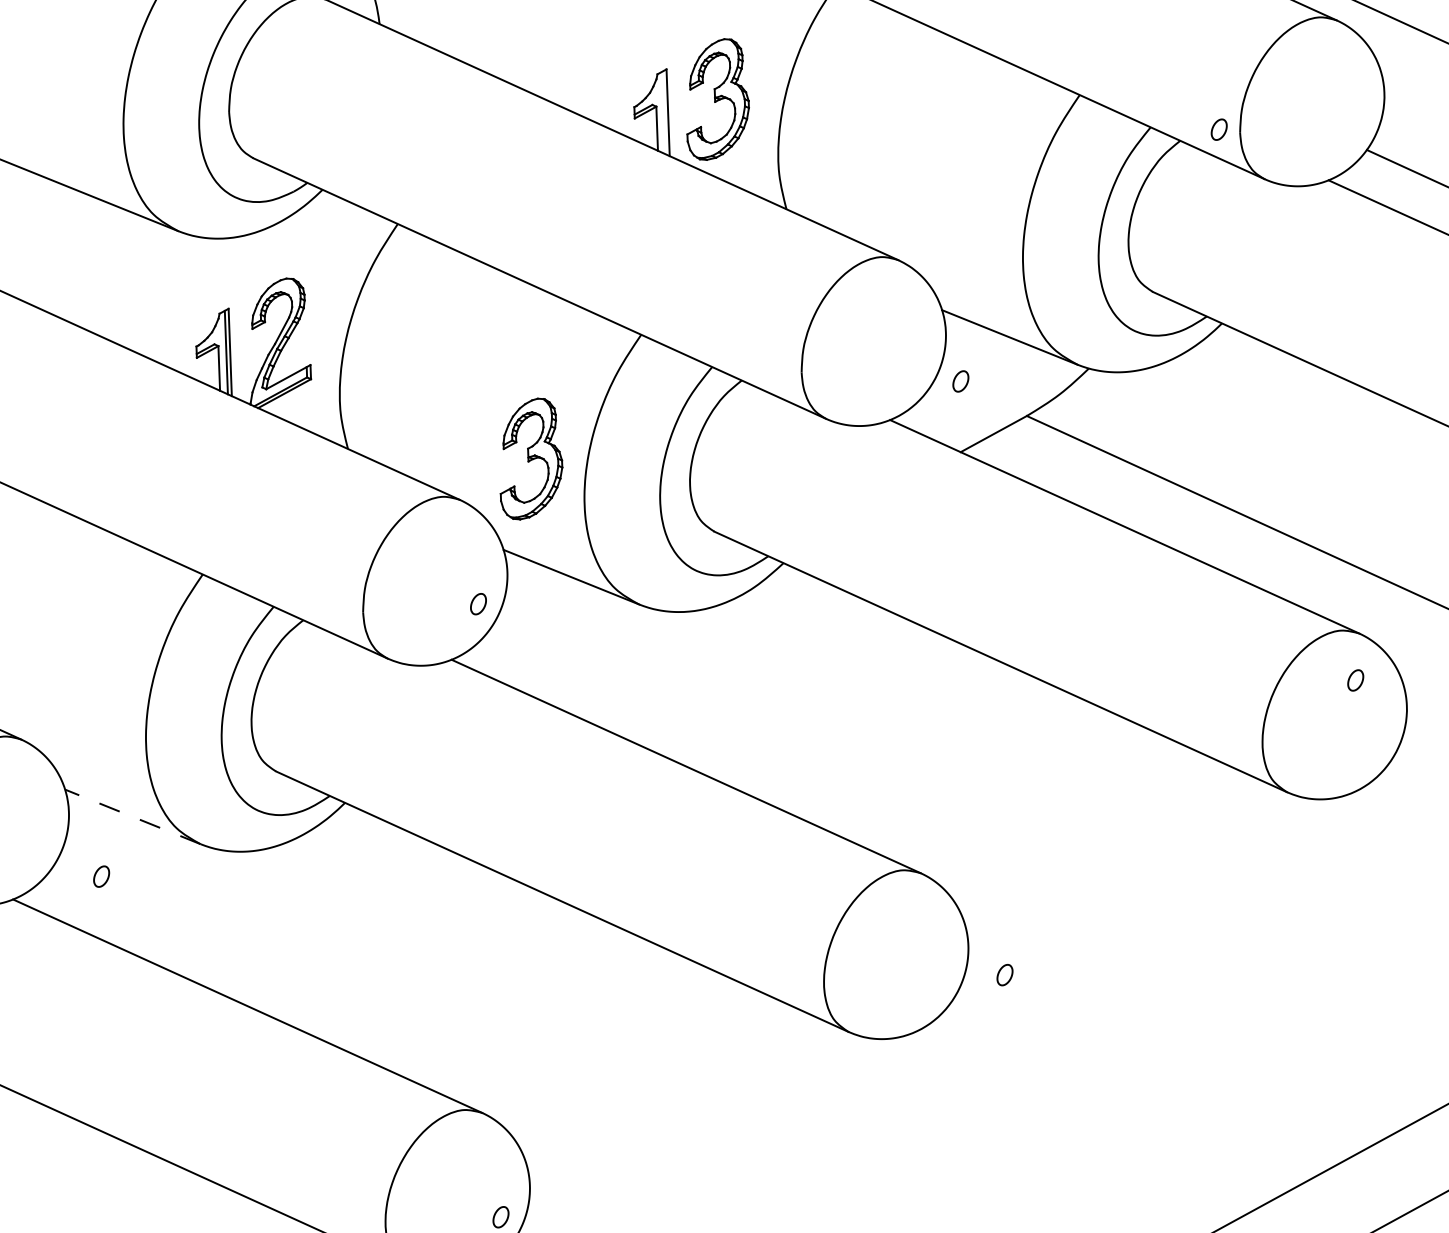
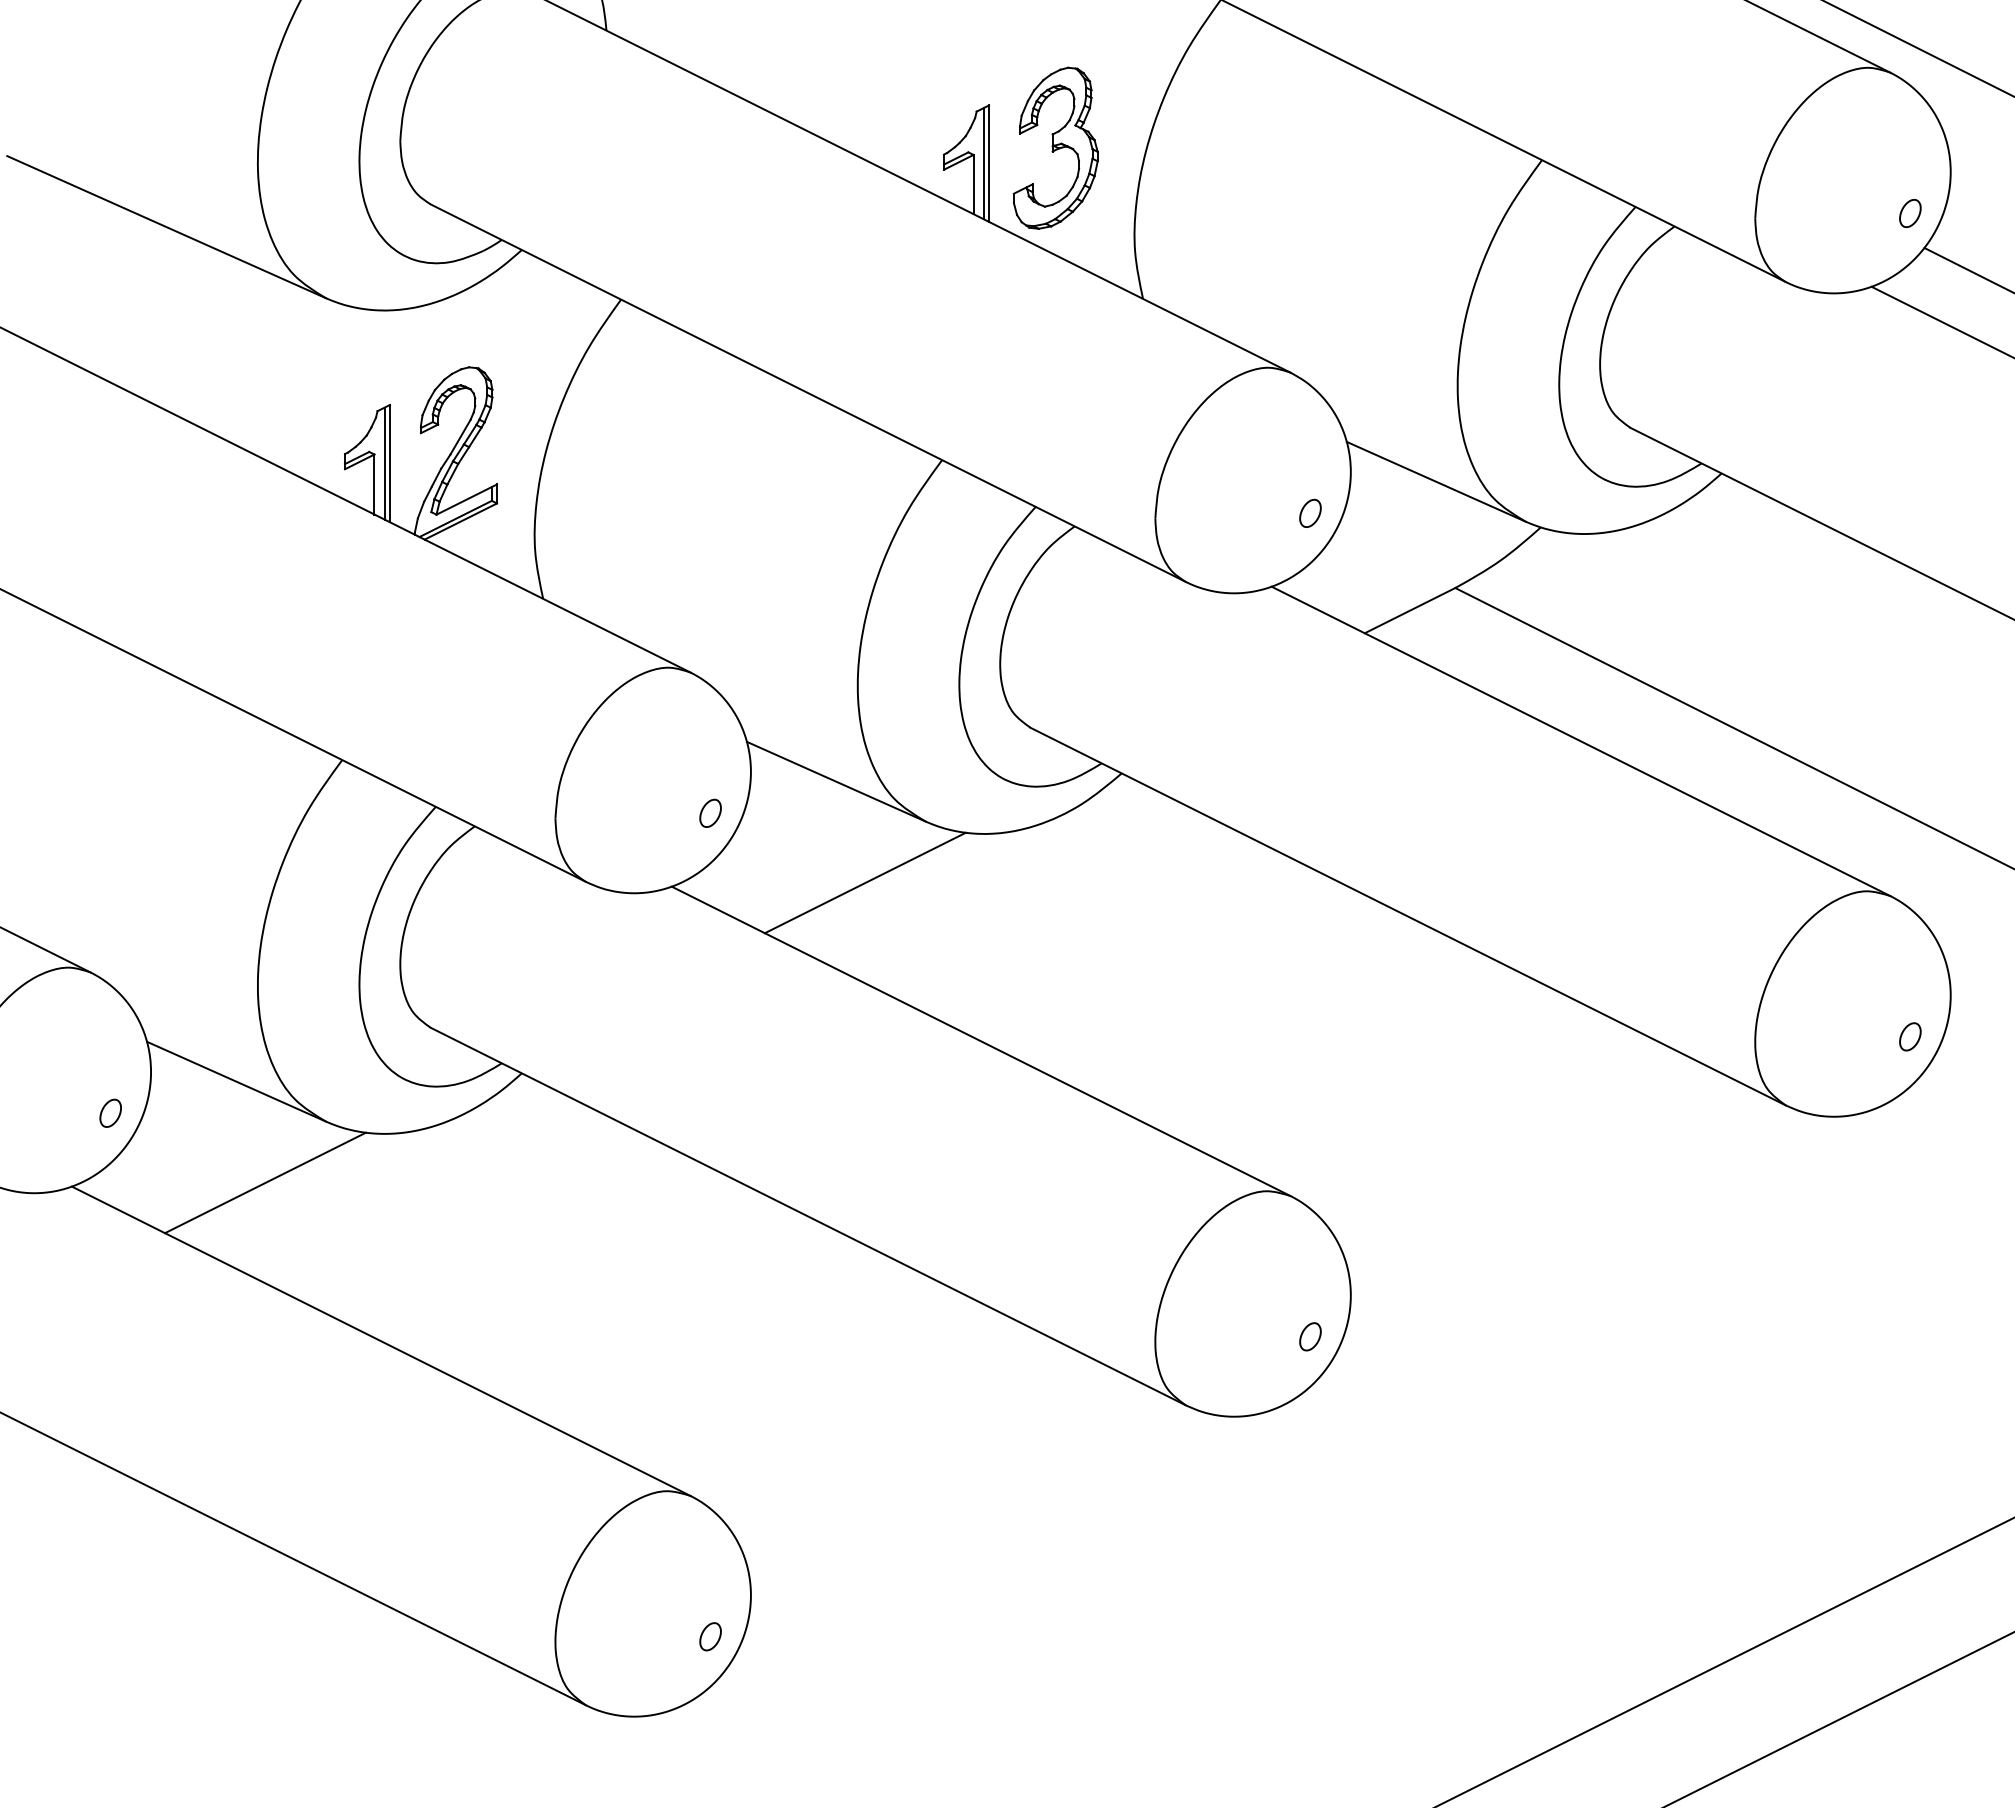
line: (663, 112) -> (983, 163), added
part: (1219, 129) -> (1910, 213), moved
part: (960, 380) -> (1310, 512), moved
part: (530, 458) -> (787, 620), removed
line: (595, 651) -> (864, 882), added
part: (1355, 680) -> (1910, 1036), moved
line: (132, 816) -> (236, 1081), dashed -> solid
part: (101, 876) -> (110, 1112), moved
line: (157, 891) -> (265, 1182), added
part: (1005, 974) -> (1310, 1336), moved

